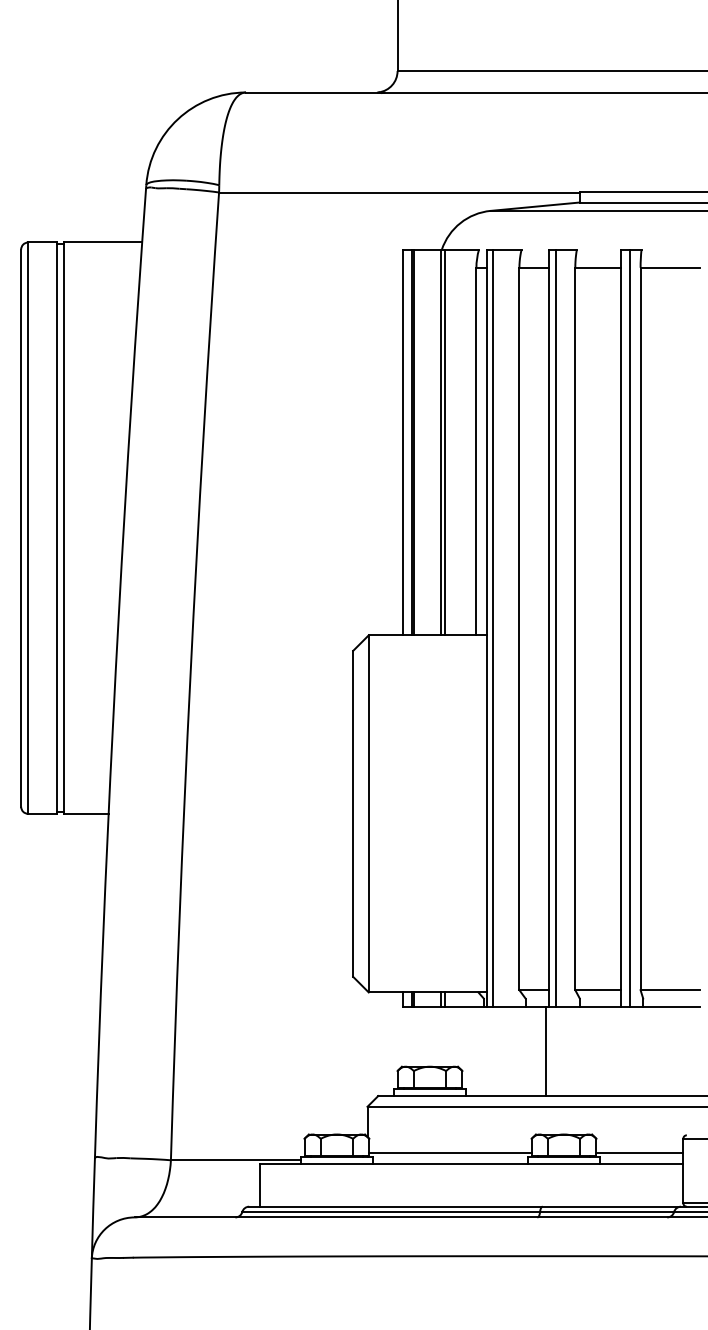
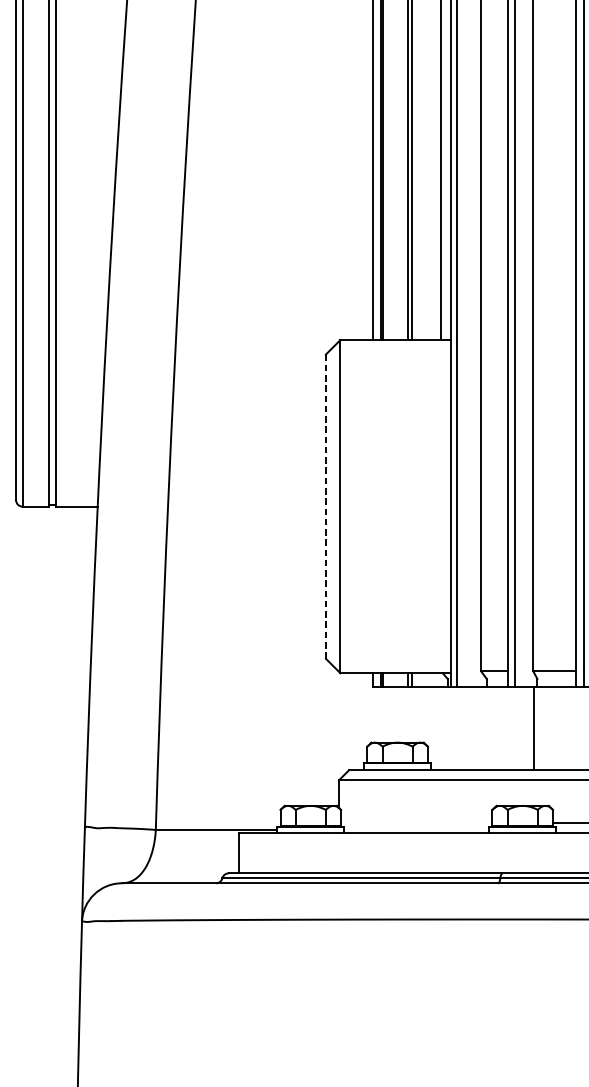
line: (353, 813) -> (326, 506), solid -> dashed
line: (546, 1051) -> (534, 728), moved
line: (450, 1153) -> (416, 823), removed

